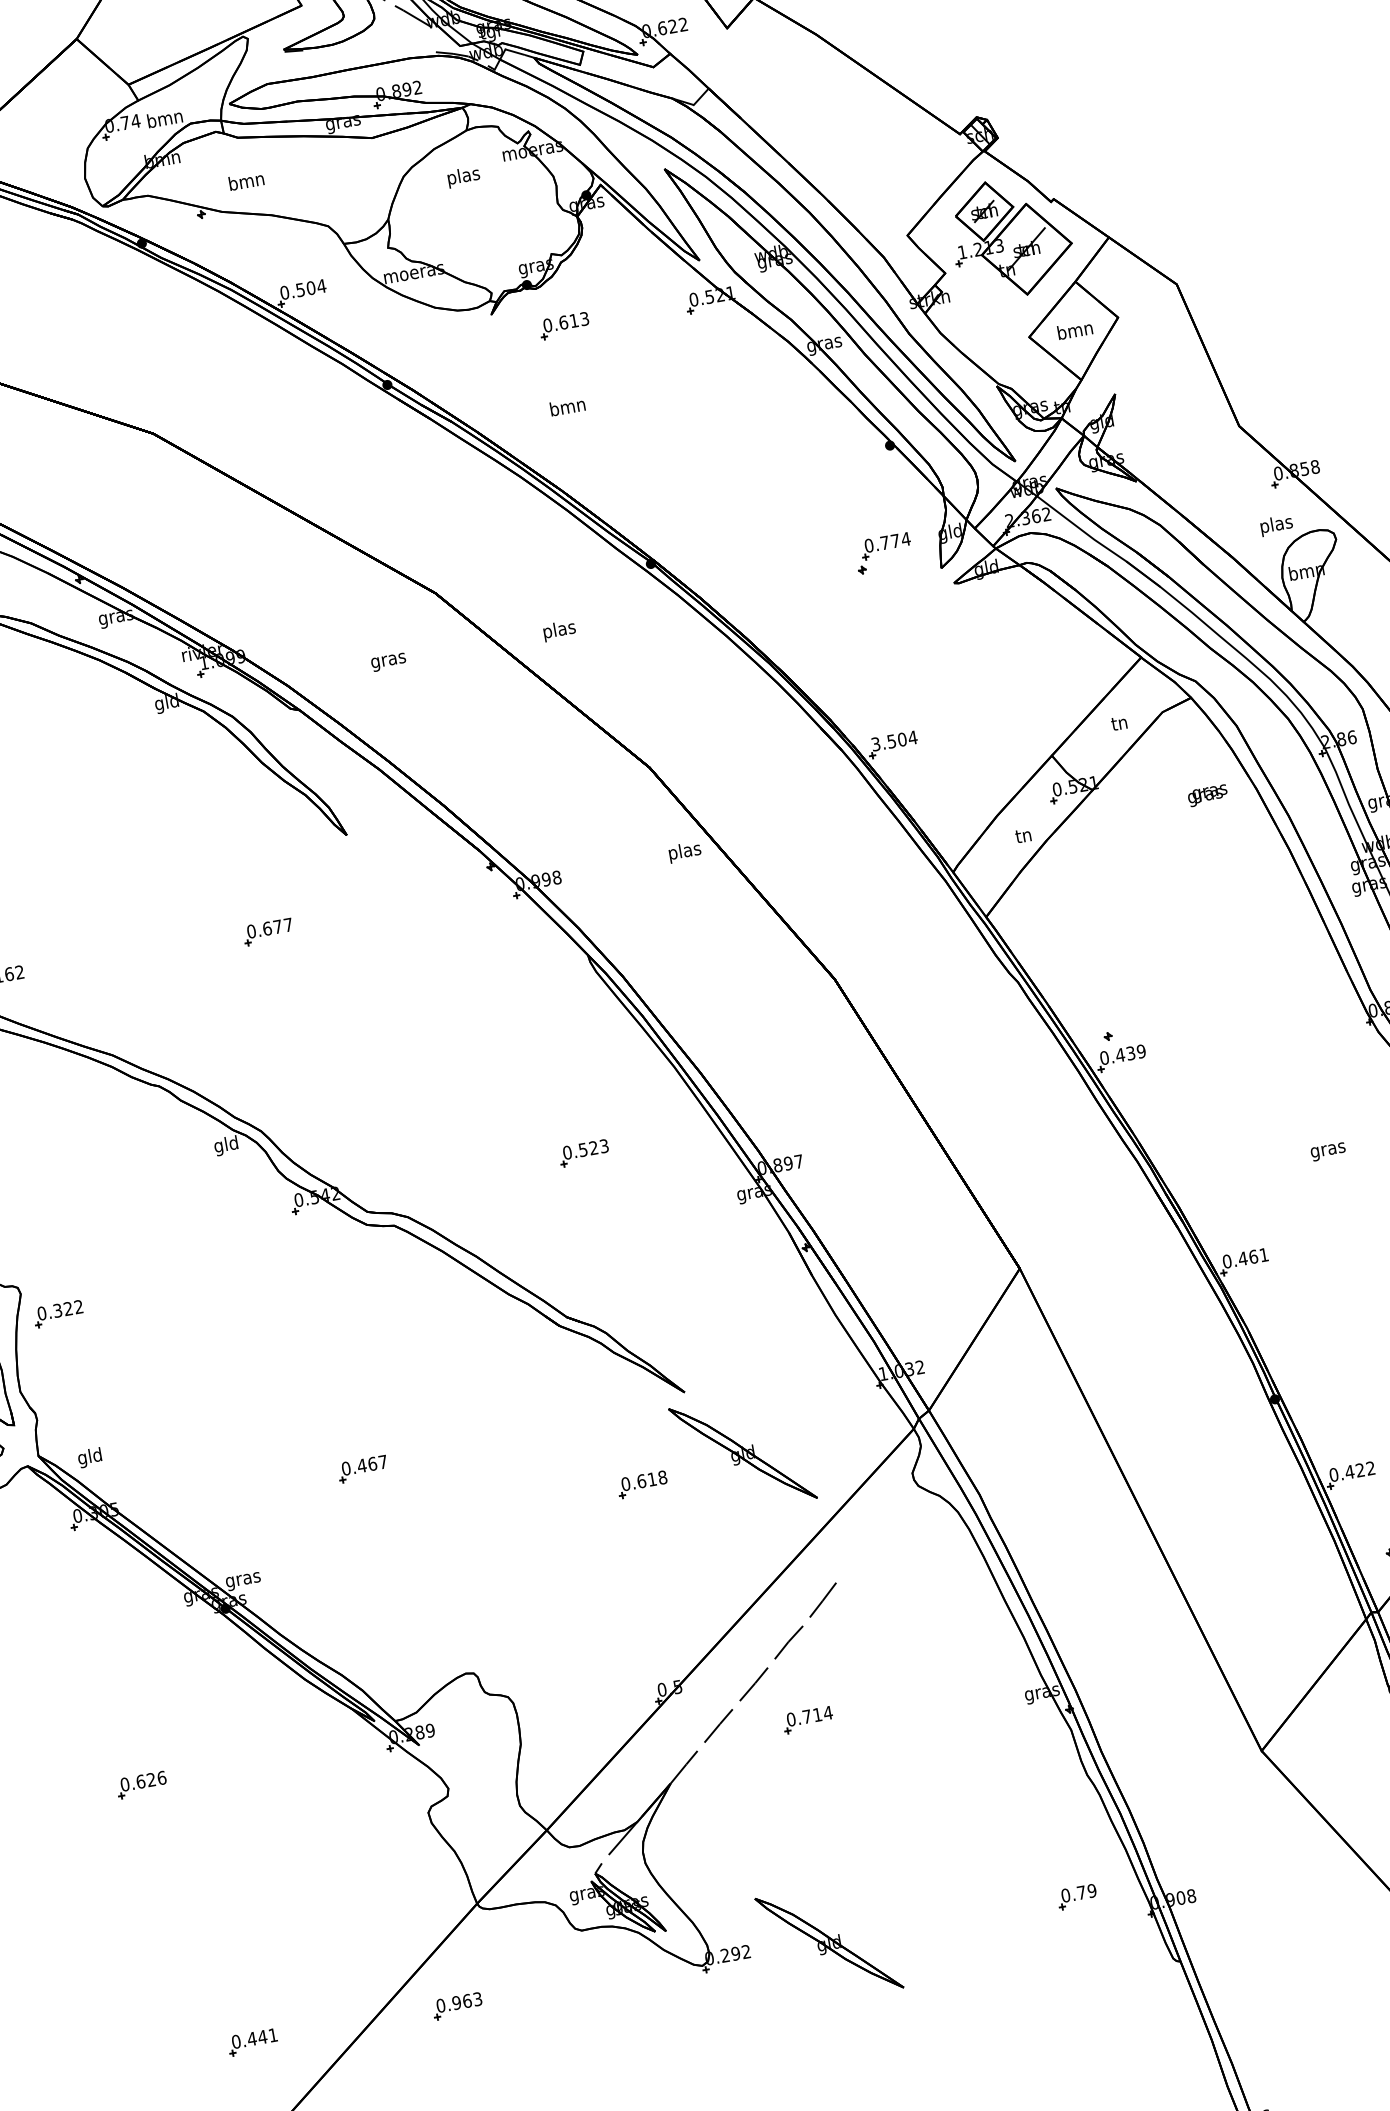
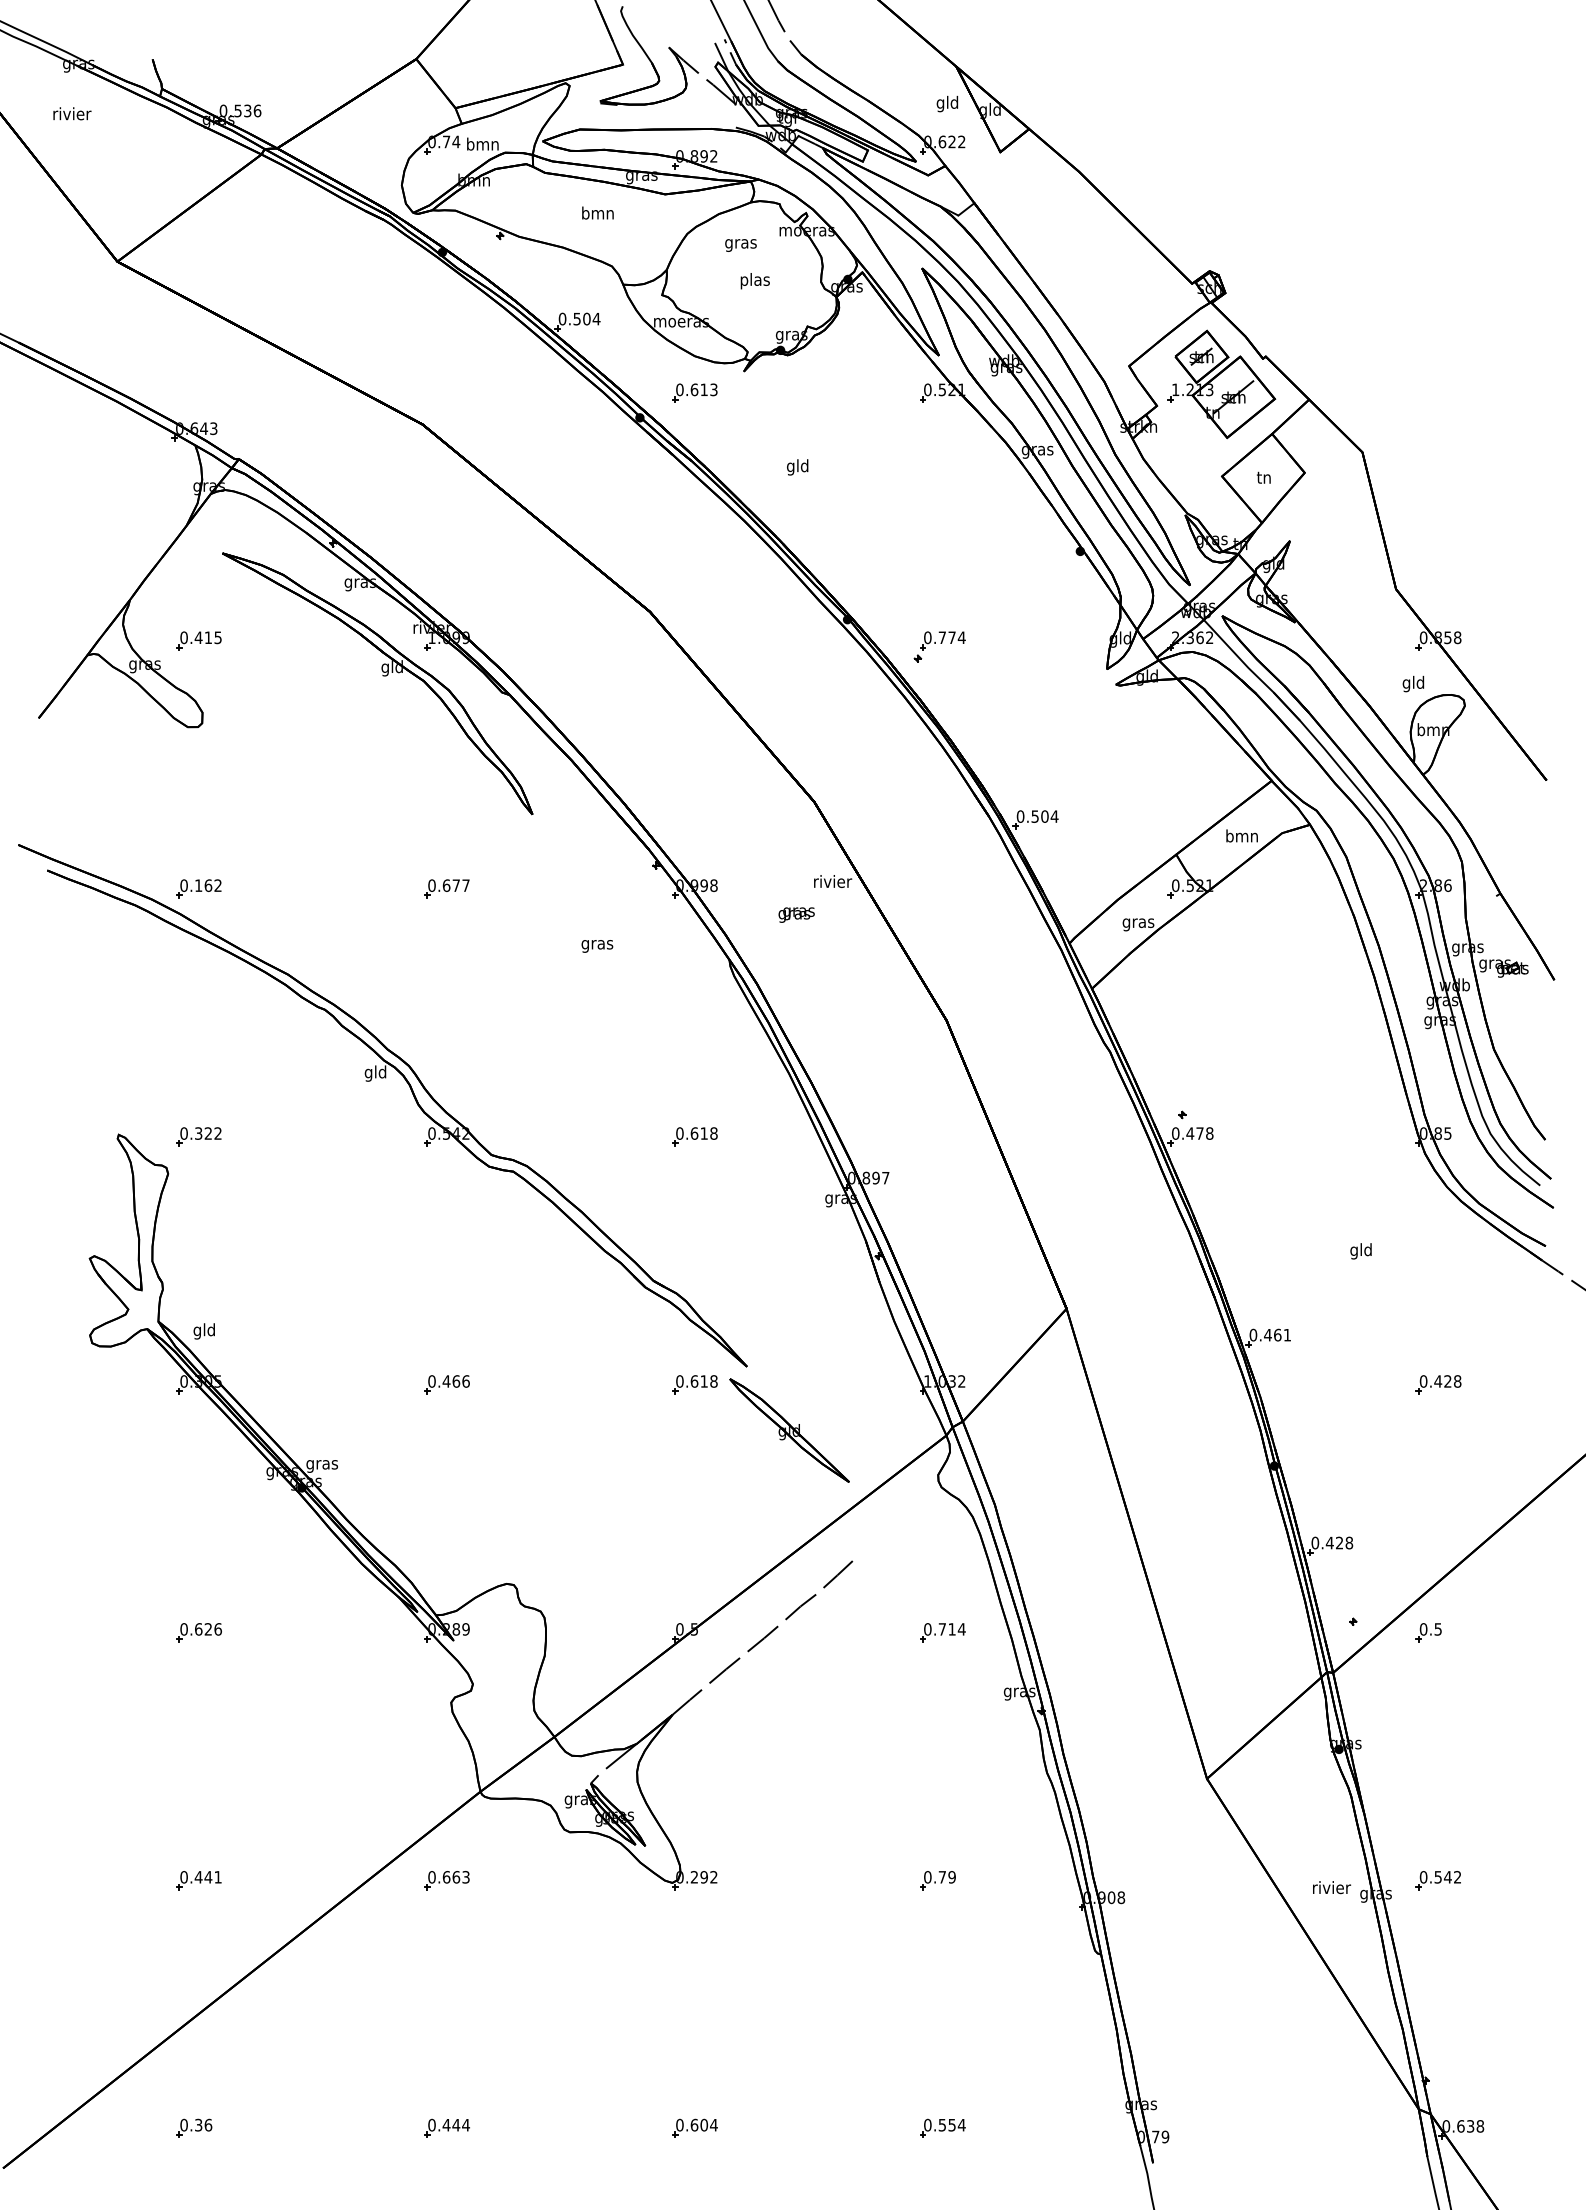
text: (463, 176) -> (740, 243), plas -> gras
text: (245, 180) -> (597, 212), moved
part: (564, 325) -> (694, 392), moved
text: (1075, 329) -> (1264, 476), bmn -> tn
text: (567, 408) -> (797, 467), bmn -> gld
text: (1276, 525) -> (1413, 683), plas -> gld
part: (883, 552) -> (939, 646), moved
text: (558, 631) -> (754, 281), moved
text: (388, 662) -> (597, 946), moved
text: (1118, 722) -> (1241, 835), tn -> bmn
text: (875, 744) -> (1020, 816), 3.504 -> 0.504
text: (1207, 795) -> (796, 914), moved
text: (1024, 837) -> (1138, 923), tn -> gras
text: (686, 852) -> (833, 883), plas -> rivier
text: (1135, 1052) -> (1204, 1133), 0.439 -> 0.478
text: (592, 1148) -> (703, 1133), 0.523 -> 0.618
text: (1328, 1150) -> (1361, 1251), gras -> gld
part: (58, 1313) -> (198, 1136), moved
text: (382, 1462) -> (465, 1381), 0.467 -> 0.466
text: (1370, 1467) -> (1349, 1542), 0.422 -> 0.428
part: (642, 1484) -> (694, 1384), moved
part: (807, 1720) -> (942, 1632), moved
part: (1076, 1897) -> (937, 1880), moved
part: (829, 1943) -> (789, 1882), removed
text: (456, 2003) -> (446, 1877), 0.963 -> 0.663
part: (252, 2042) -> (198, 1880), moved

